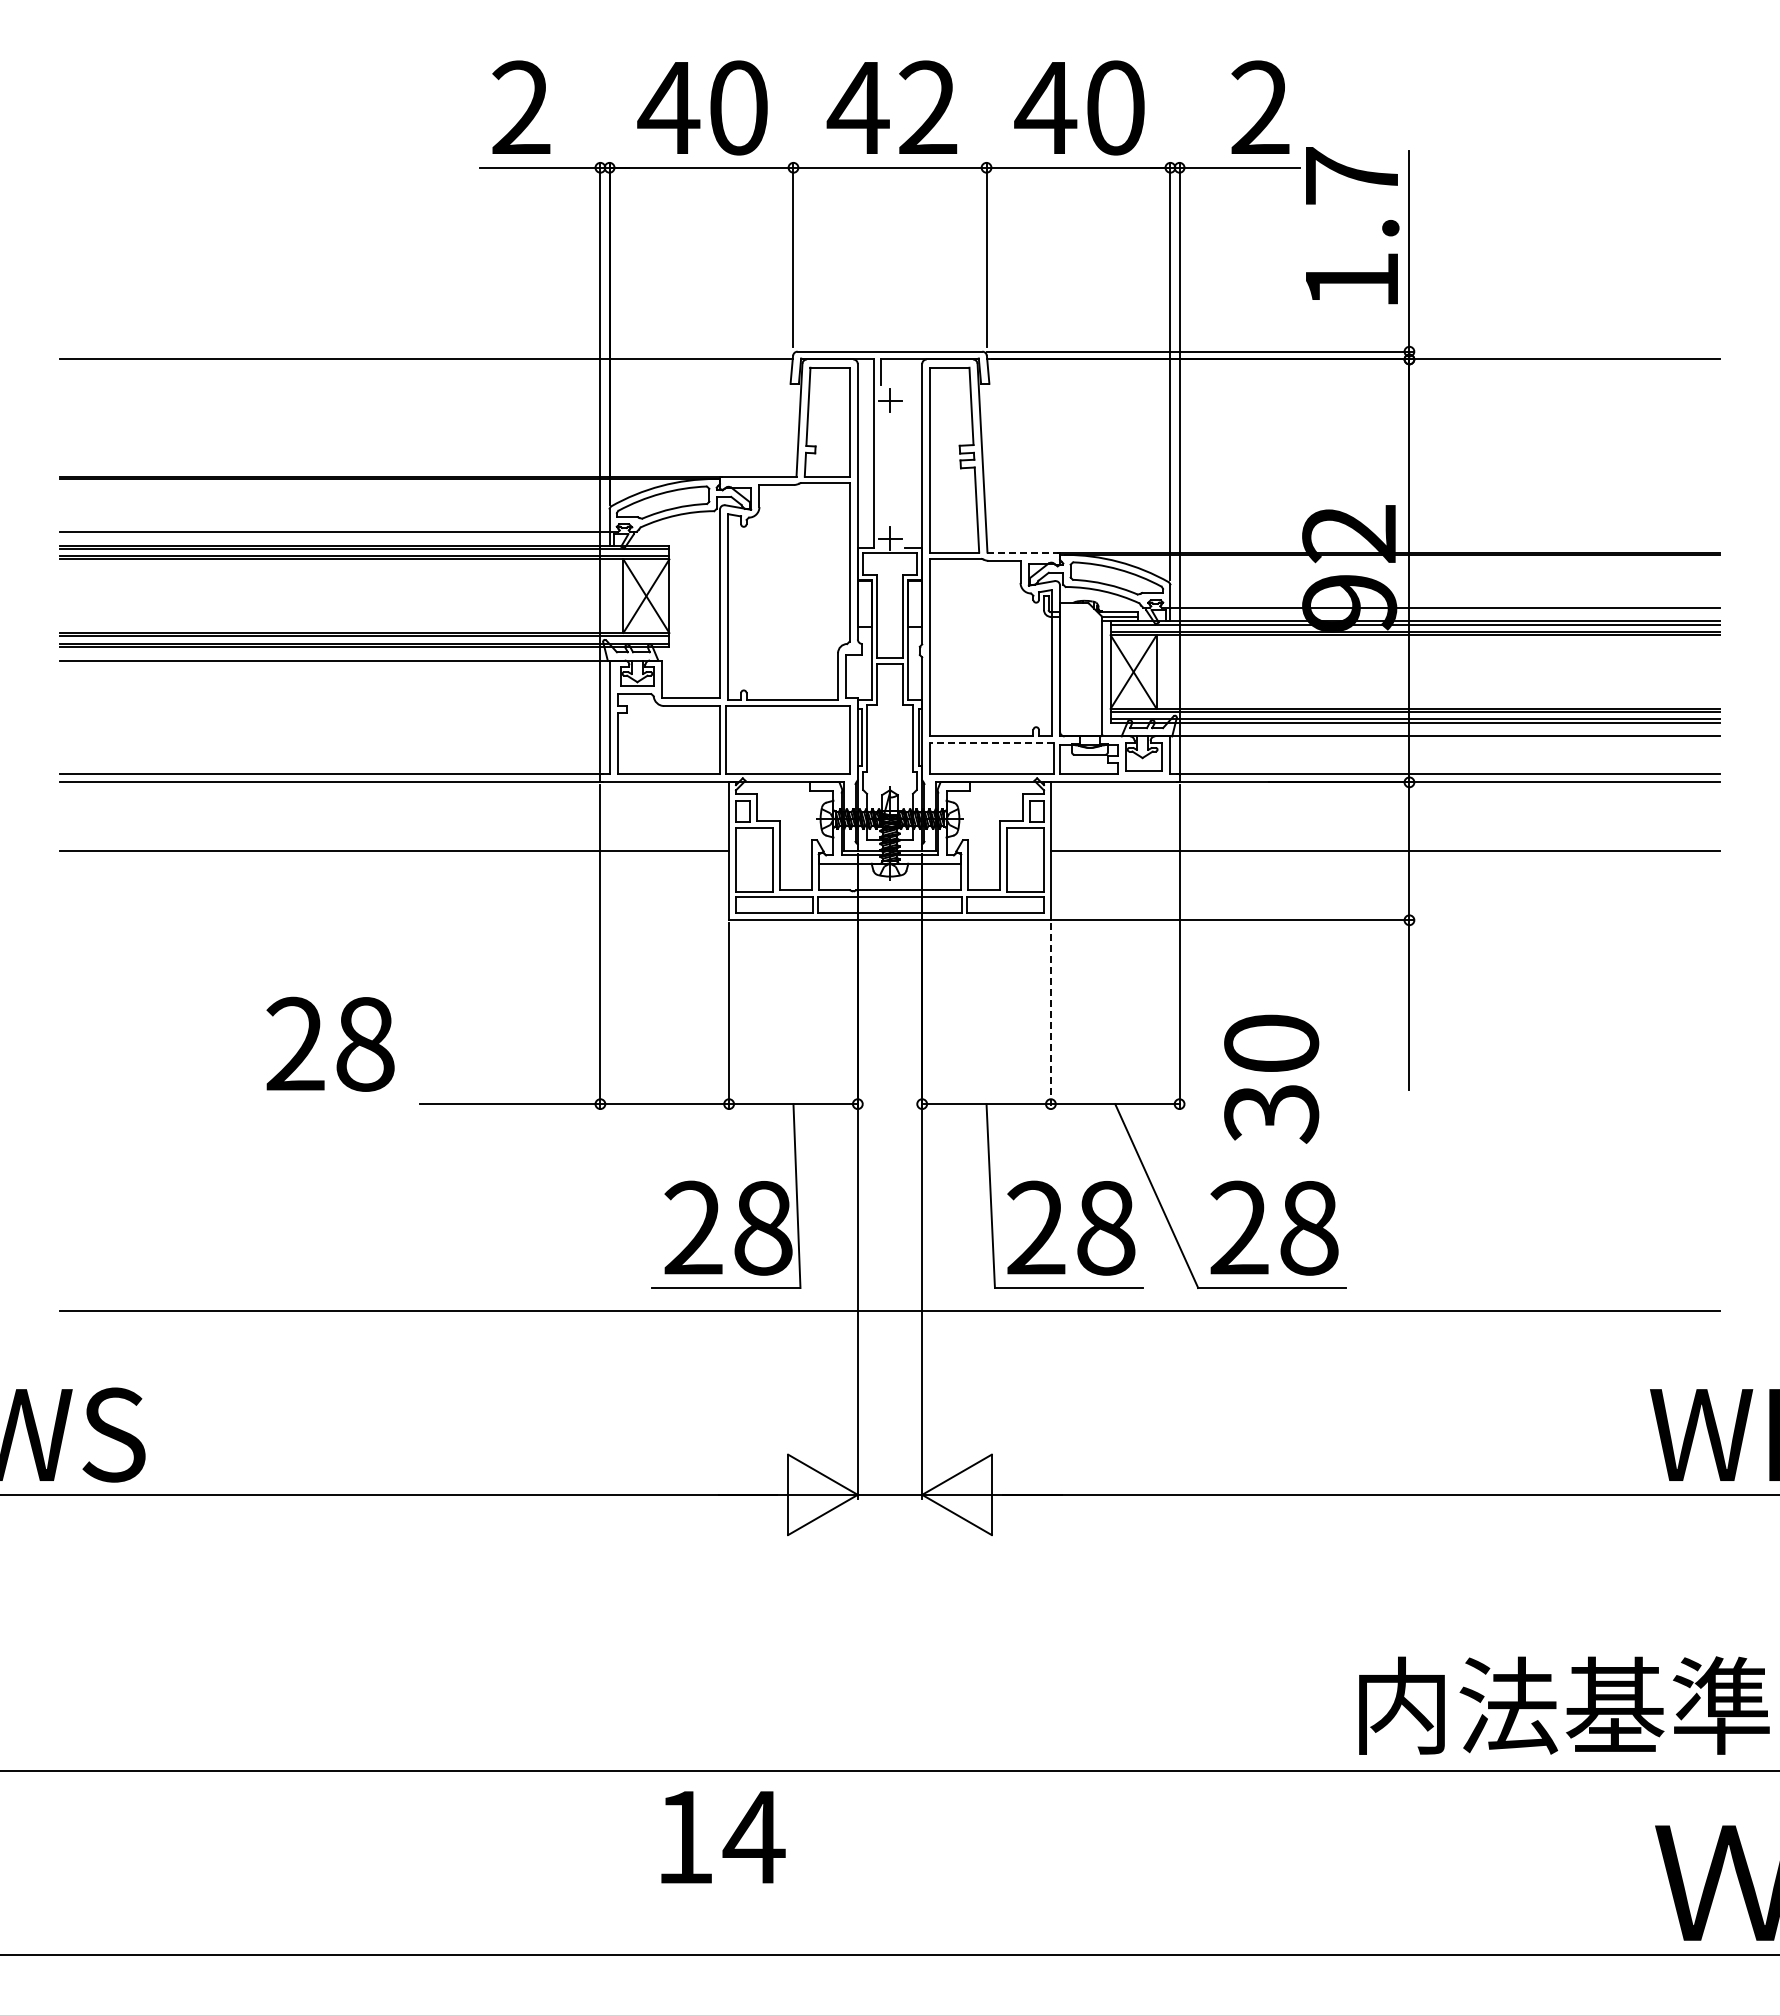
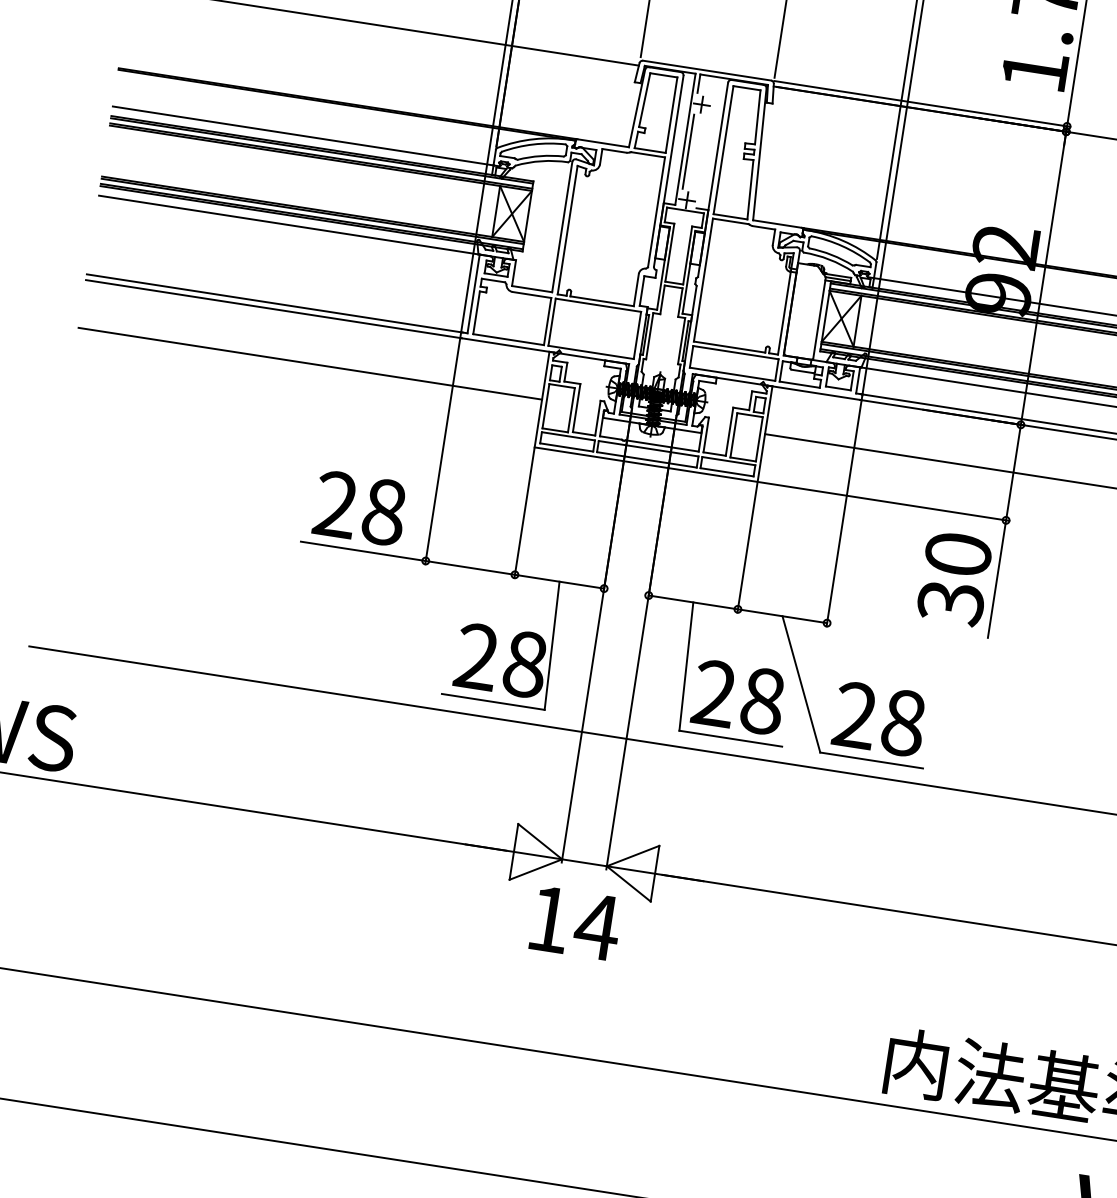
line: (881, 469) -> (688, 151), added
line: (1023, 552) -> (778, 224), dashed -> solid
line: (992, 742) -> (736, 352), dashed -> solid
line: (1050, 1016) -> (747, 548), dashed -> solid
text: (330, 1043) -> (360, 507), moved
text: (1271, 1078) -> (954, 578), moved
text: (723, 1837) -> (576, 923), moved

